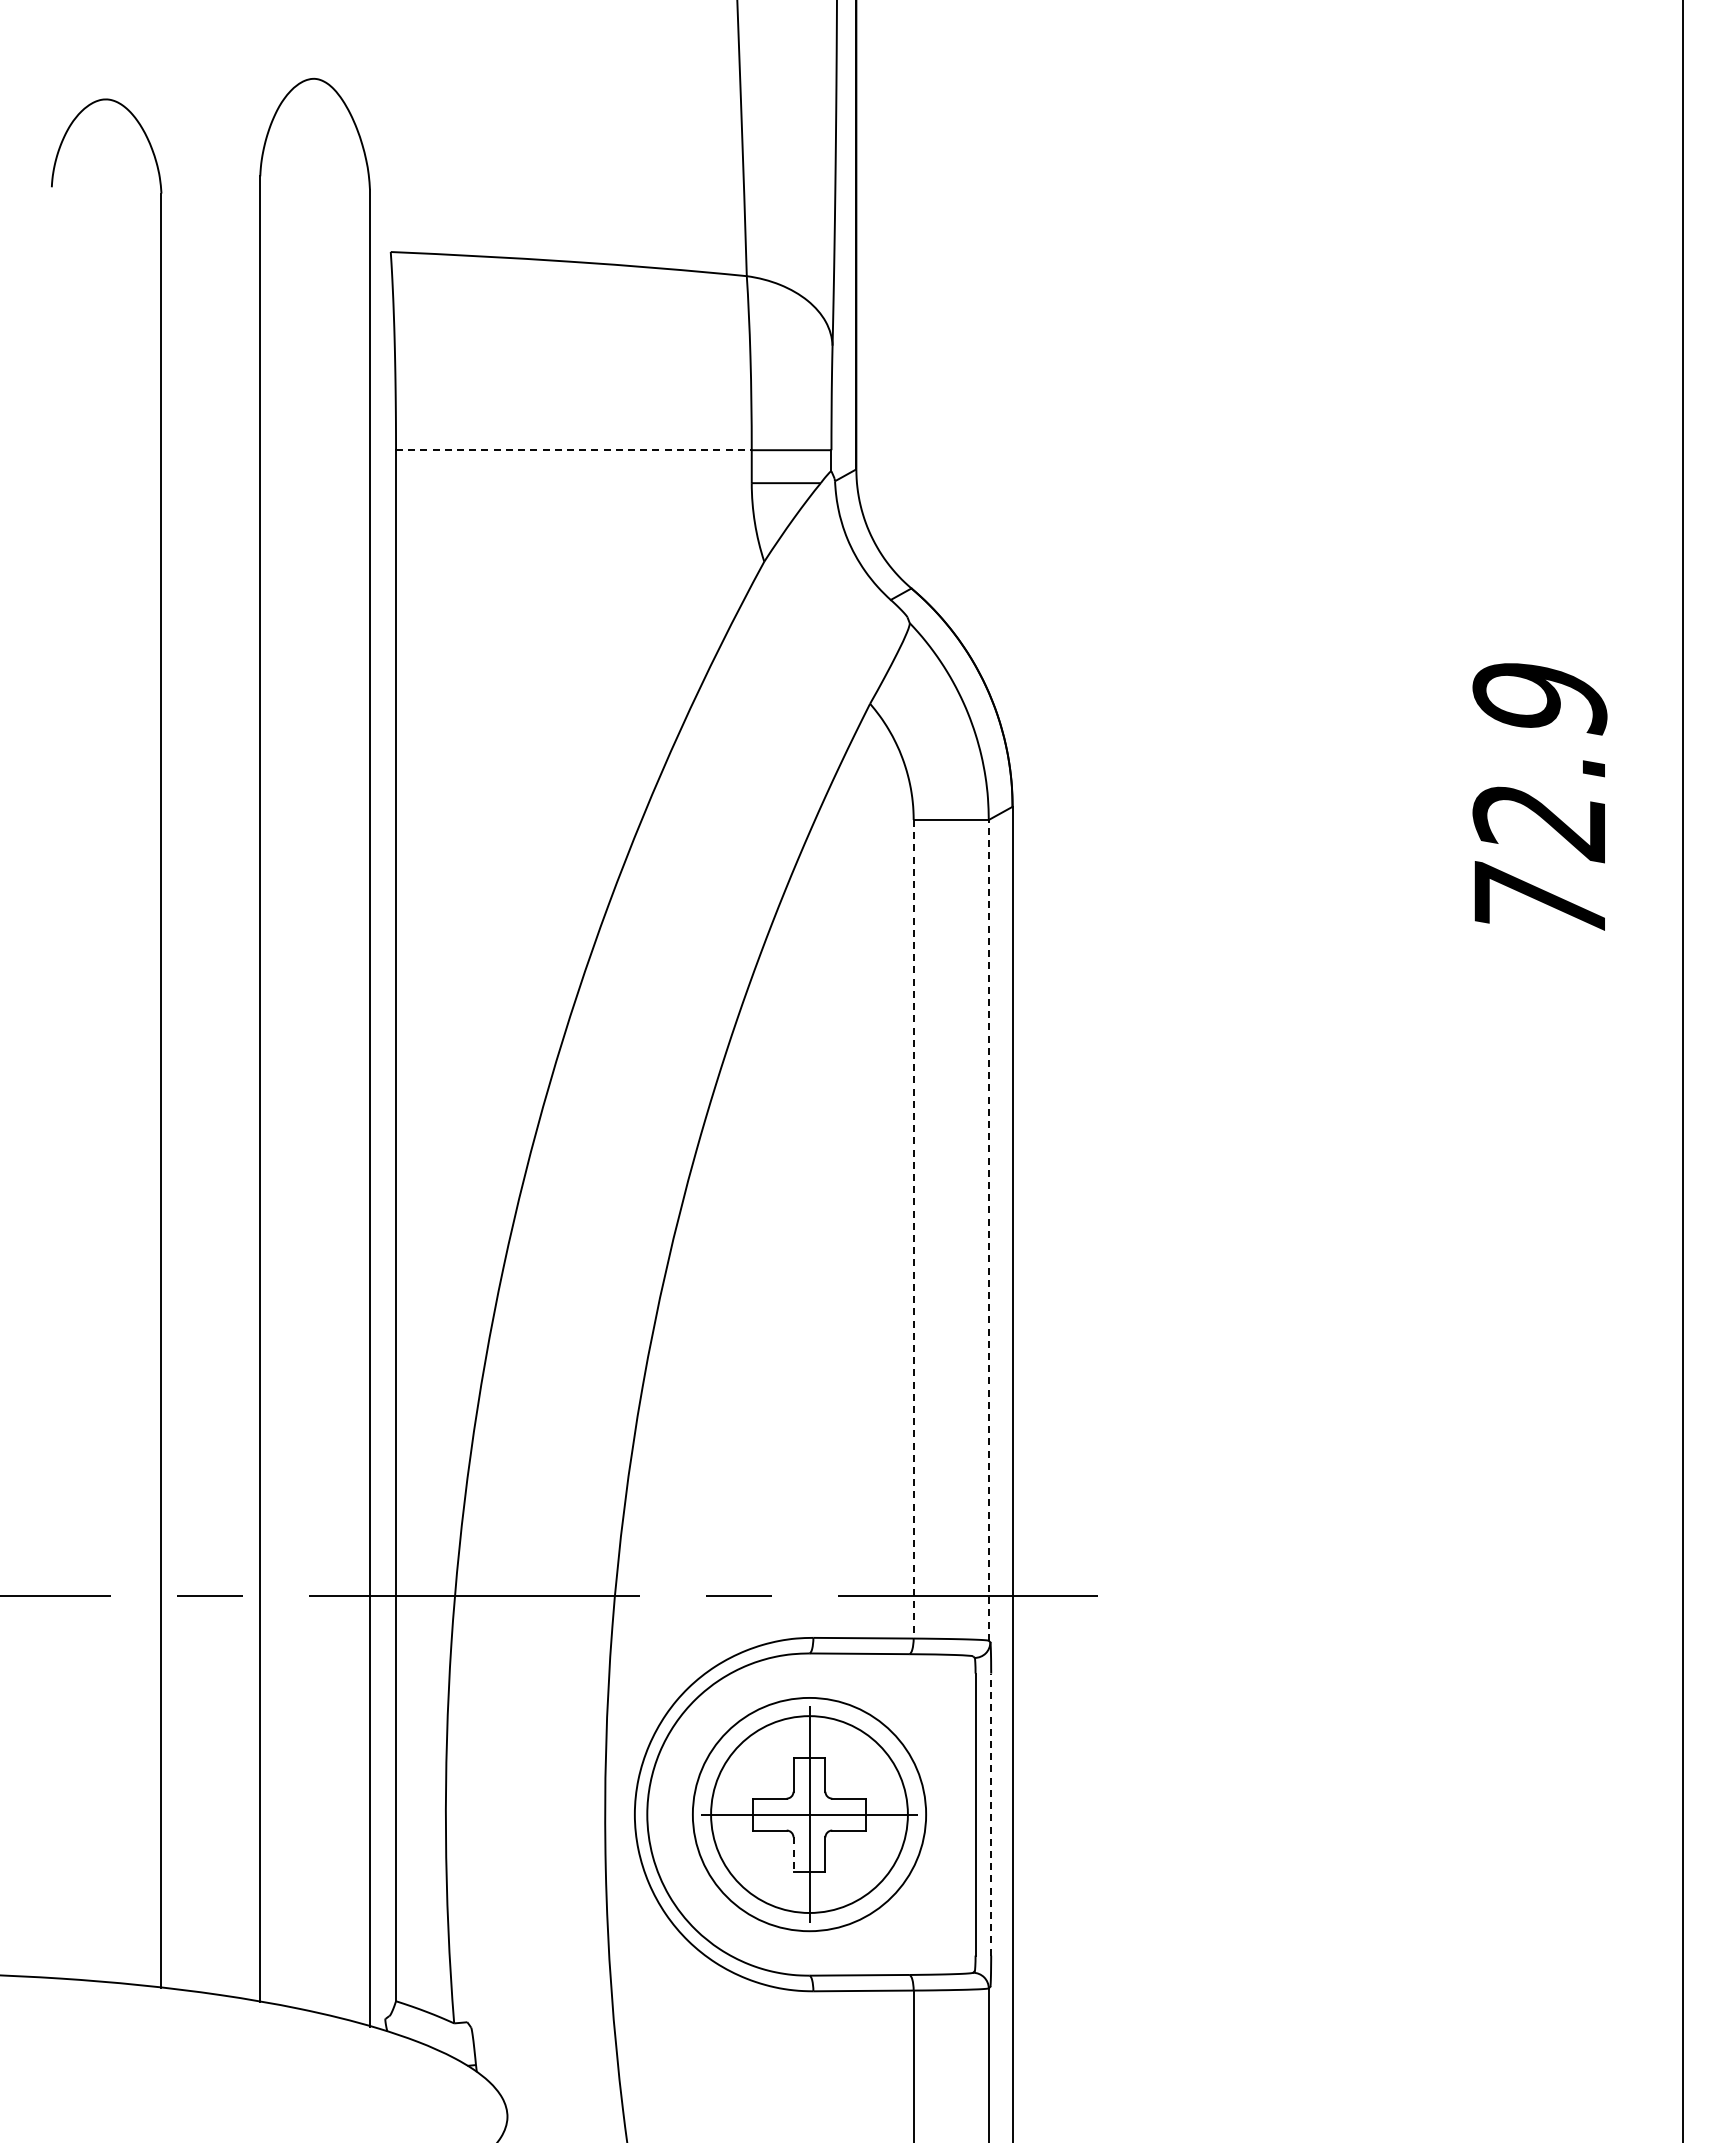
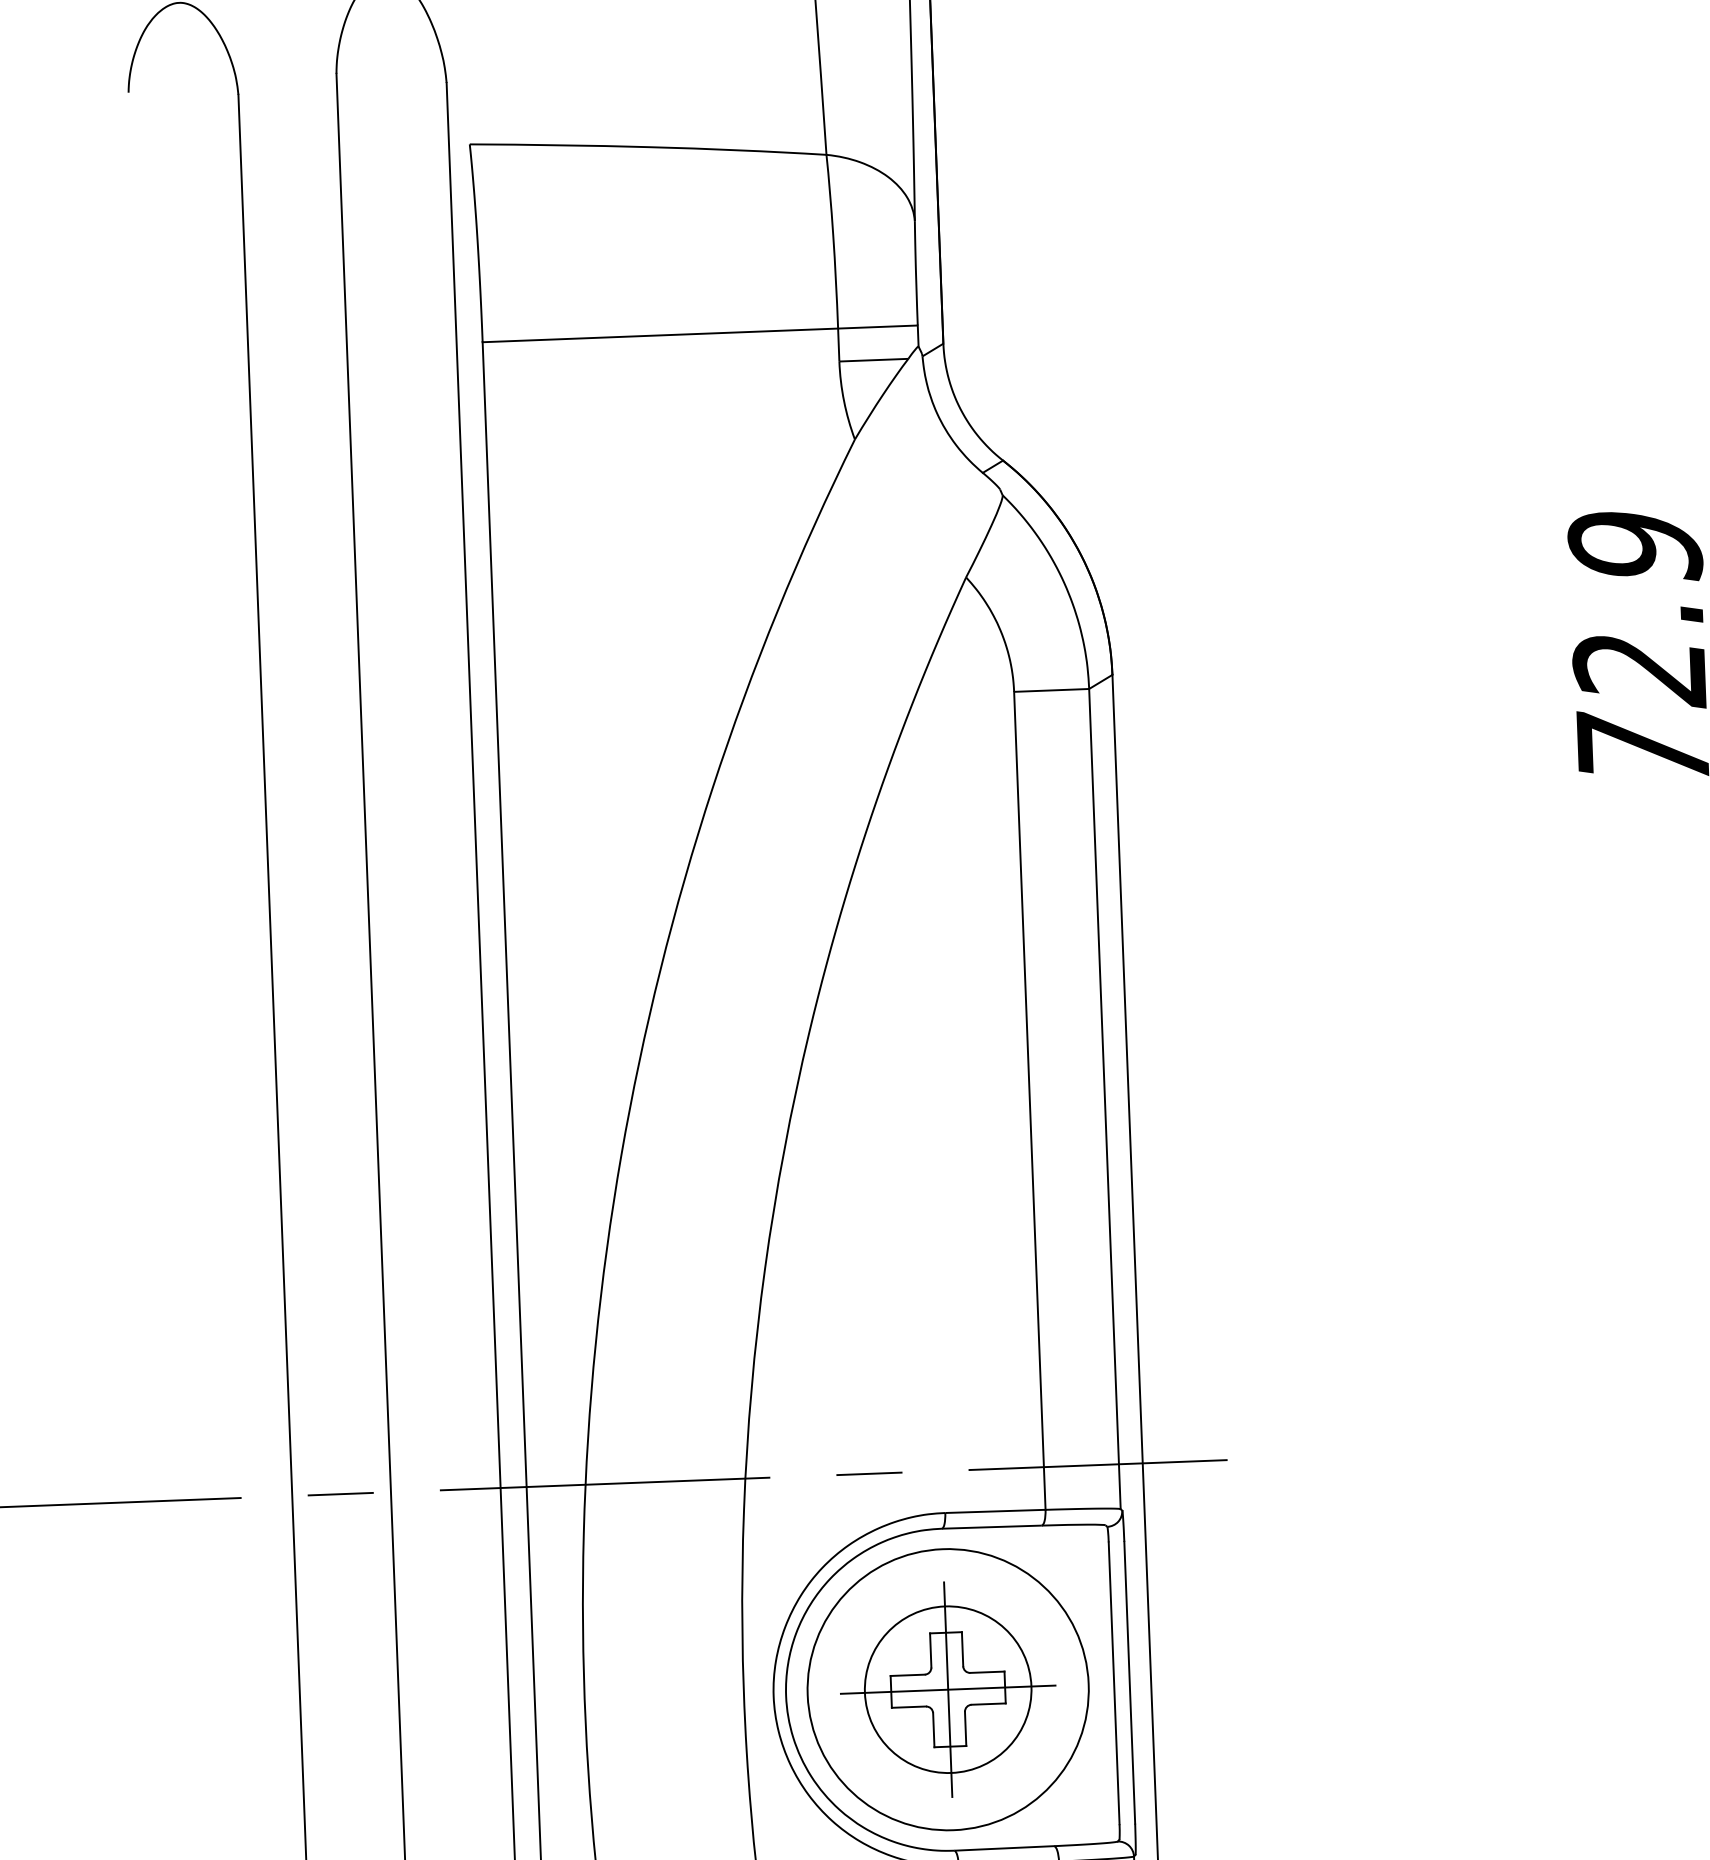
line: (573, 450) -> (660, 335), dashed -> solid
line: (913, 1229) -> (1029, 1101), dashed -> solid
line: (988, 1229) -> (1104, 1098), dashed -> solid
circle: (809, 1814) -> (948, 1689), size x0.71
circle: (809, 1814) -> (948, 1689), size x1.43
line: (991, 1814) -> (1130, 1682), dashed -> solid
line: (793, 1854) -> (933, 1730), dashed -> solid

